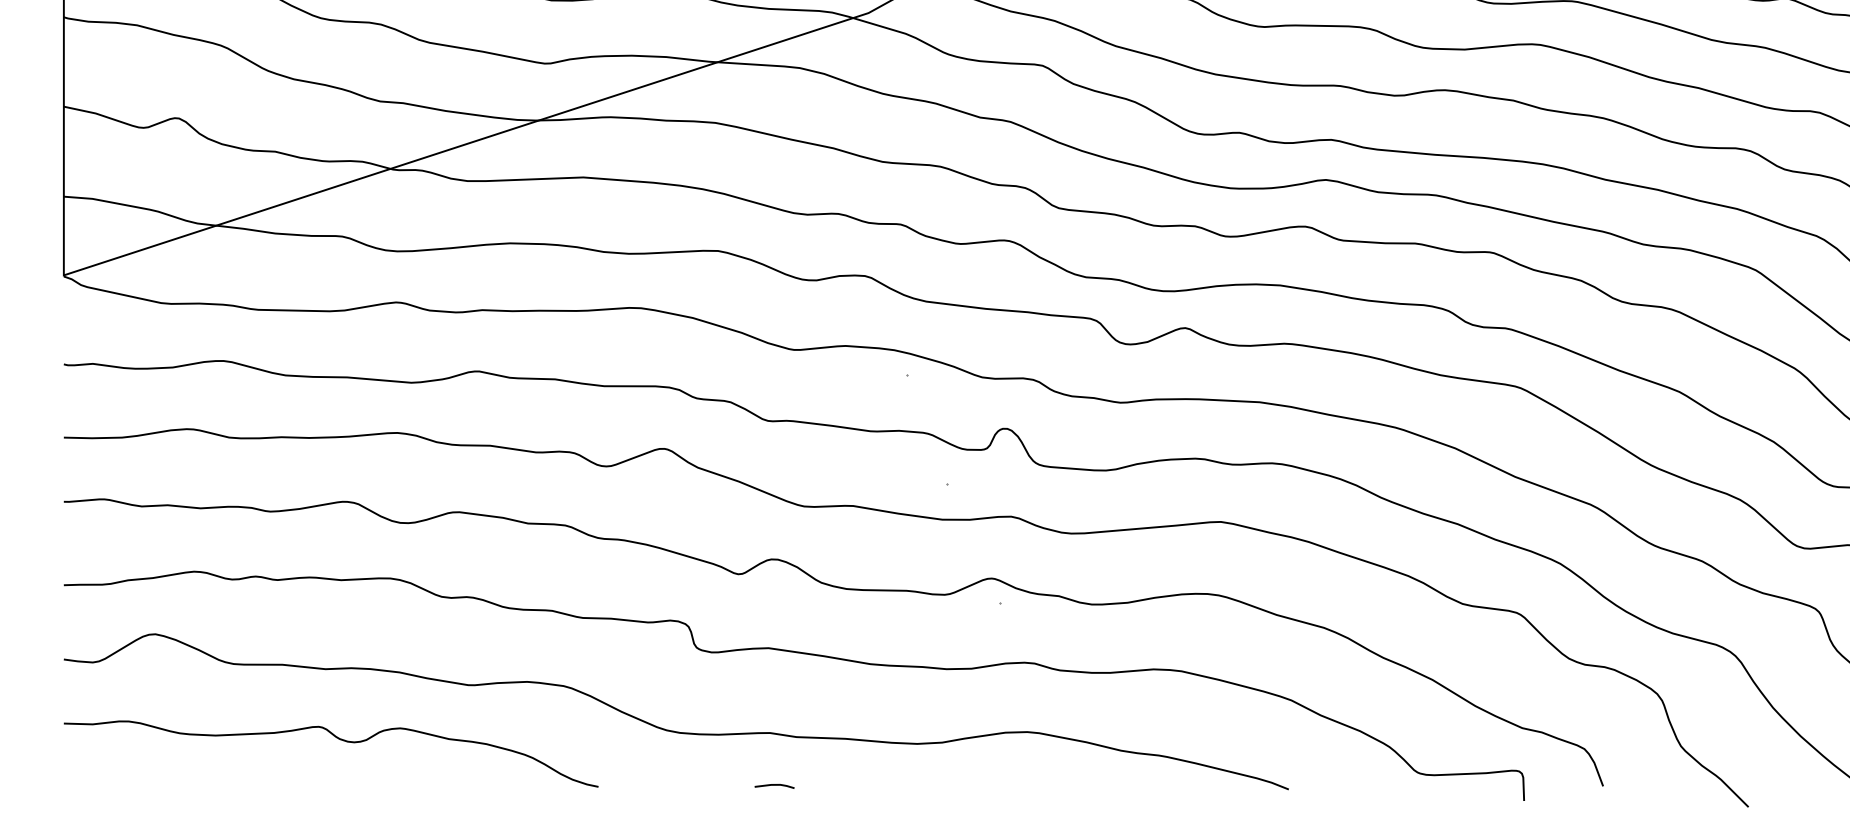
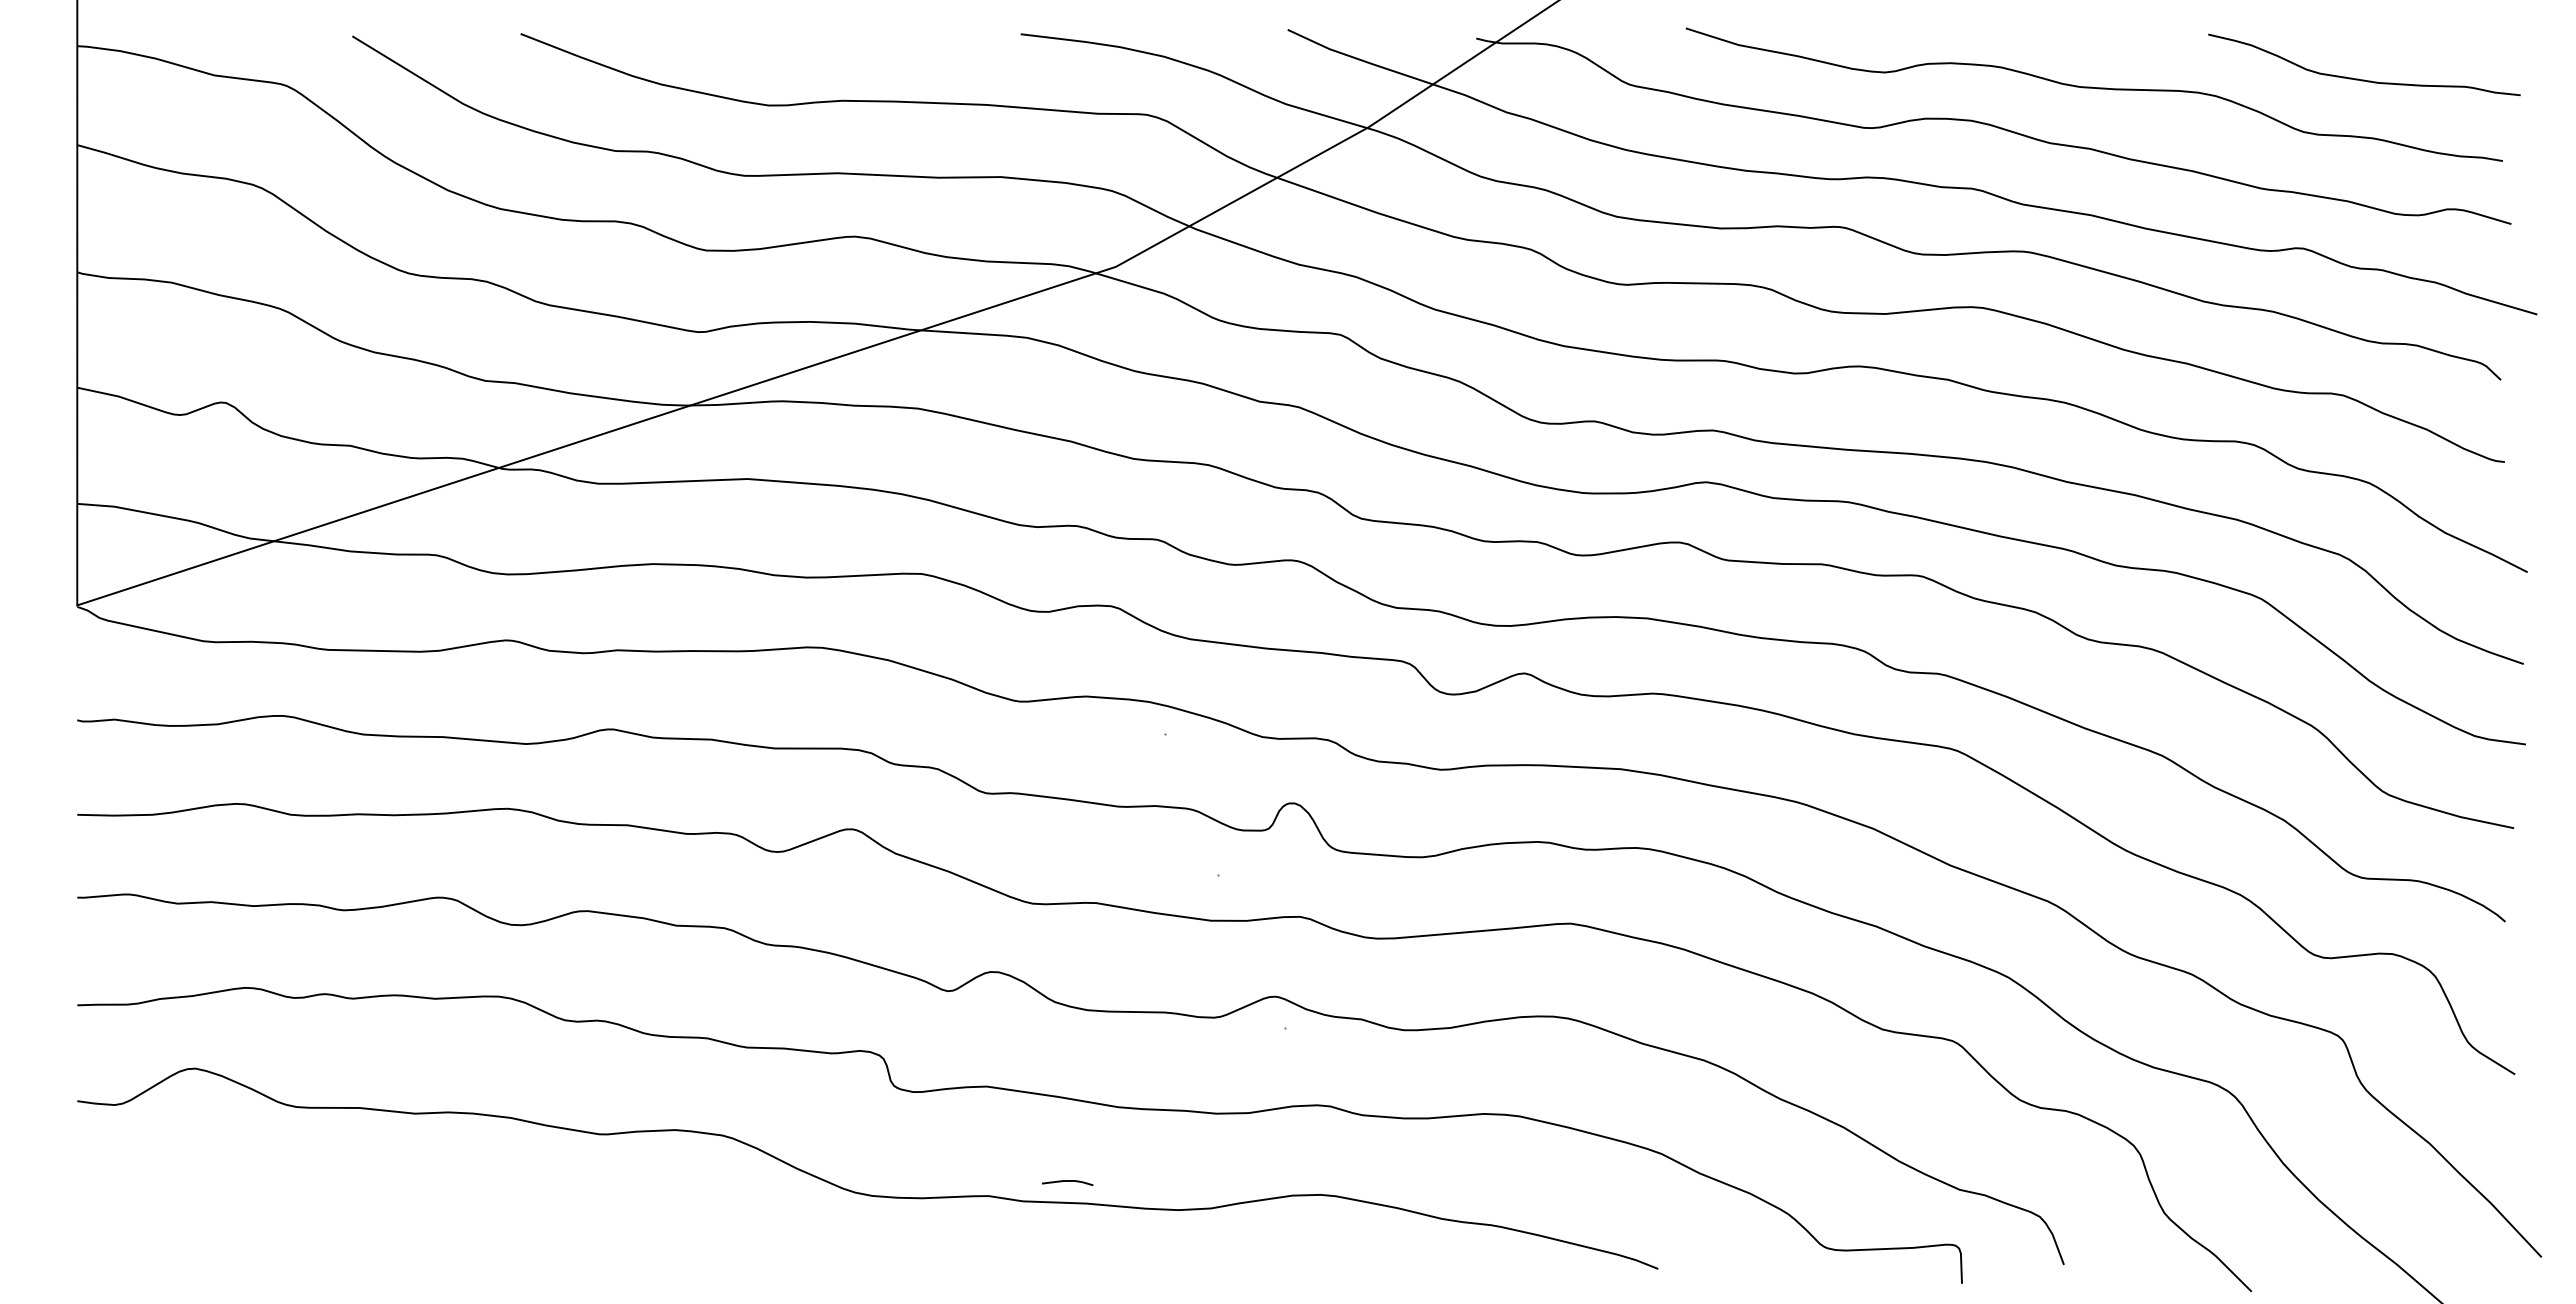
curve: (339, 739) -> (432, 1204), removed
line: (774, 785) -> (1067, 1181), moved

